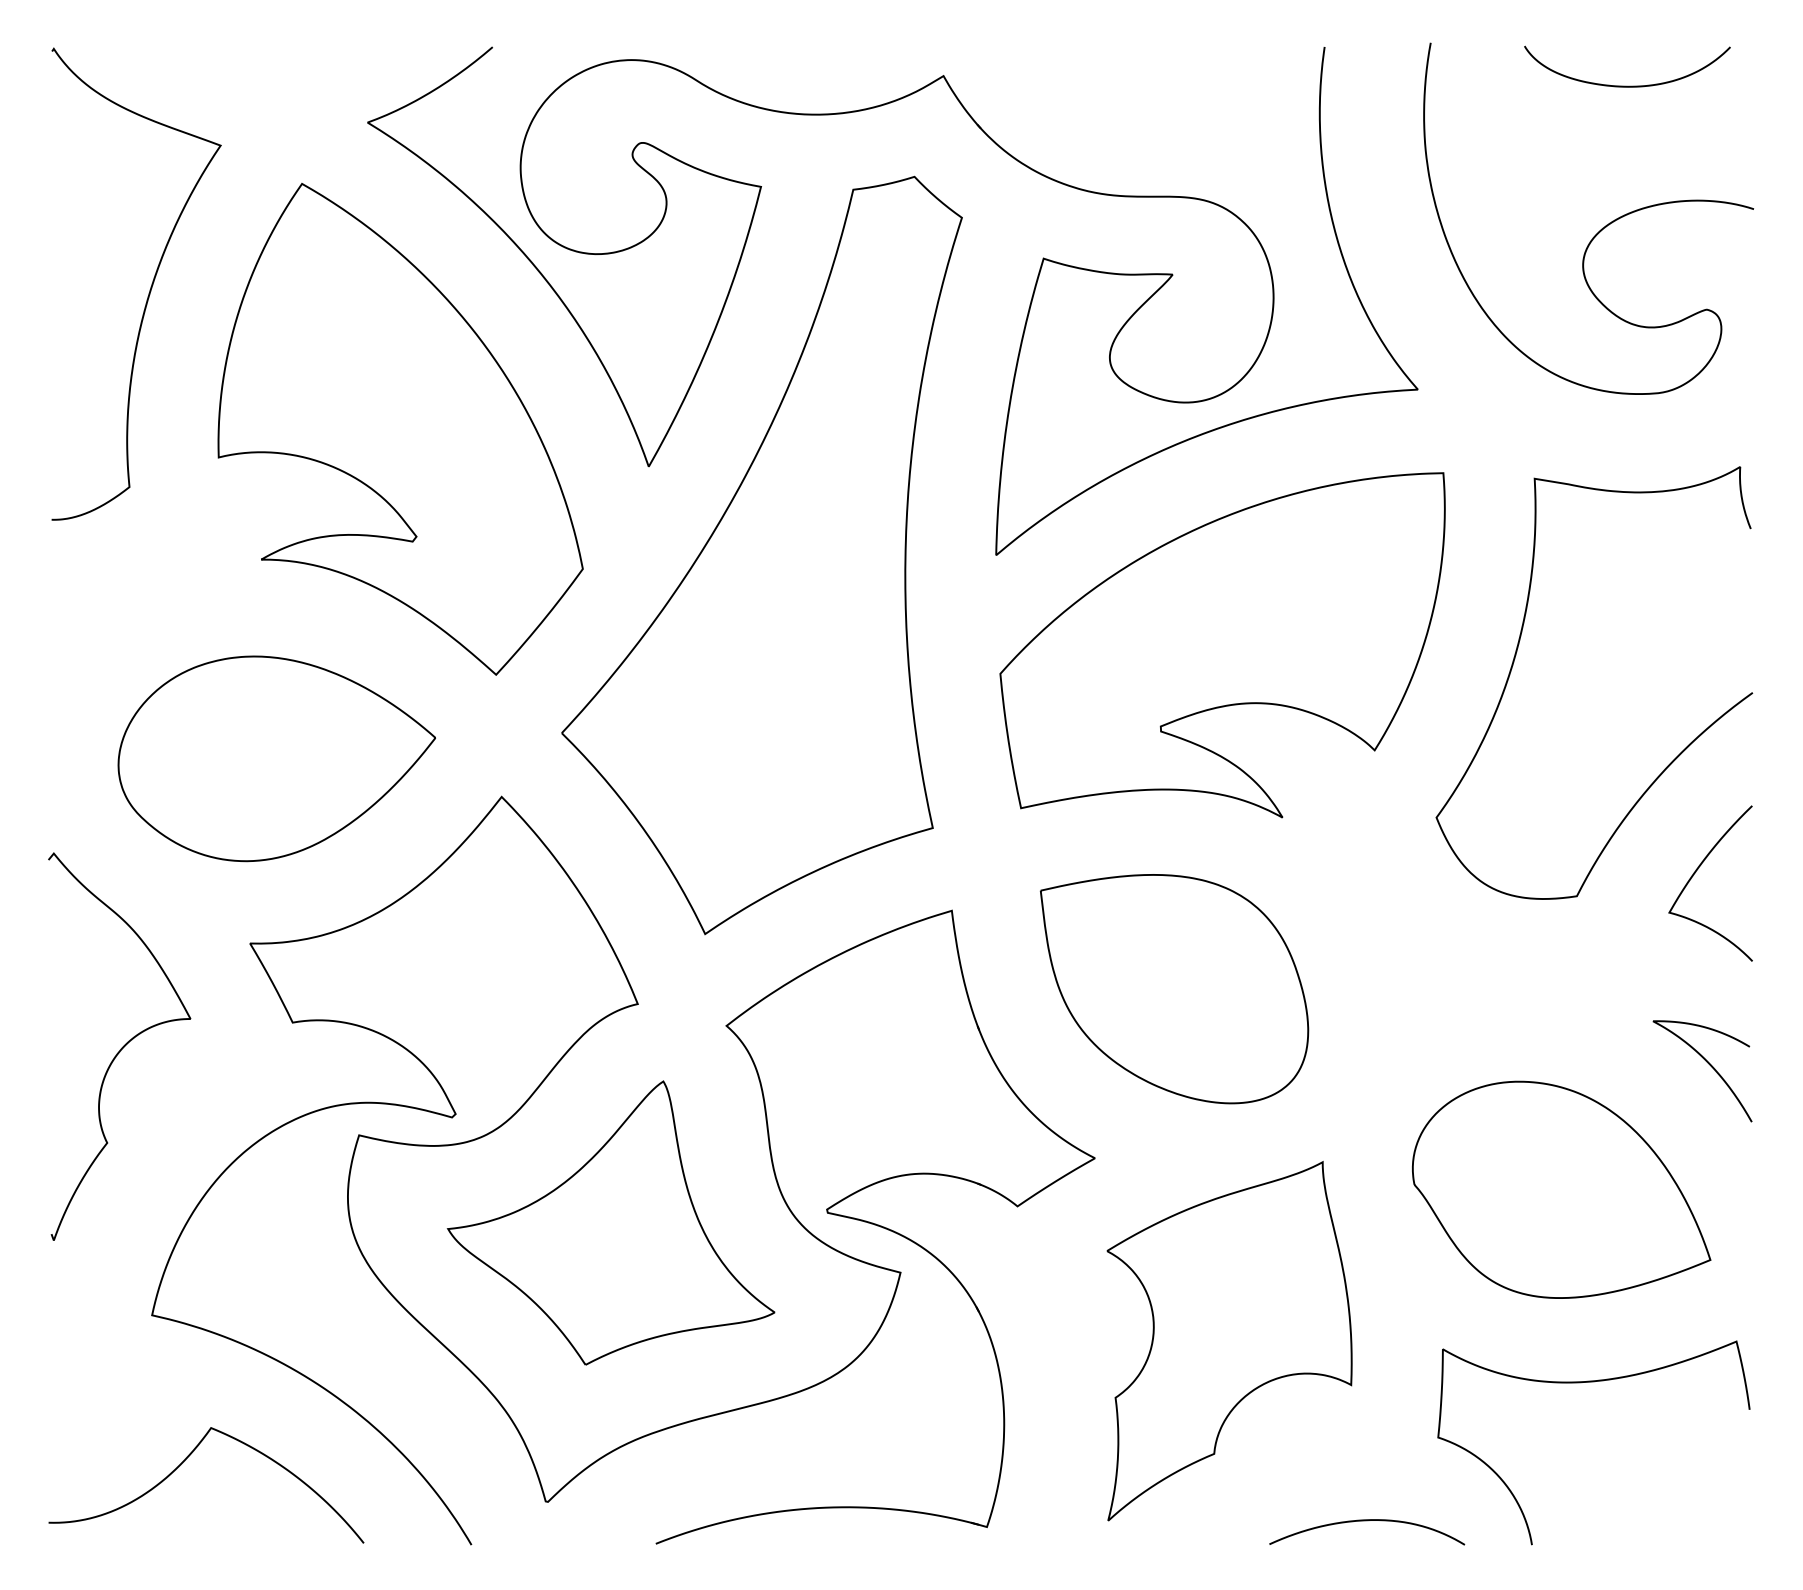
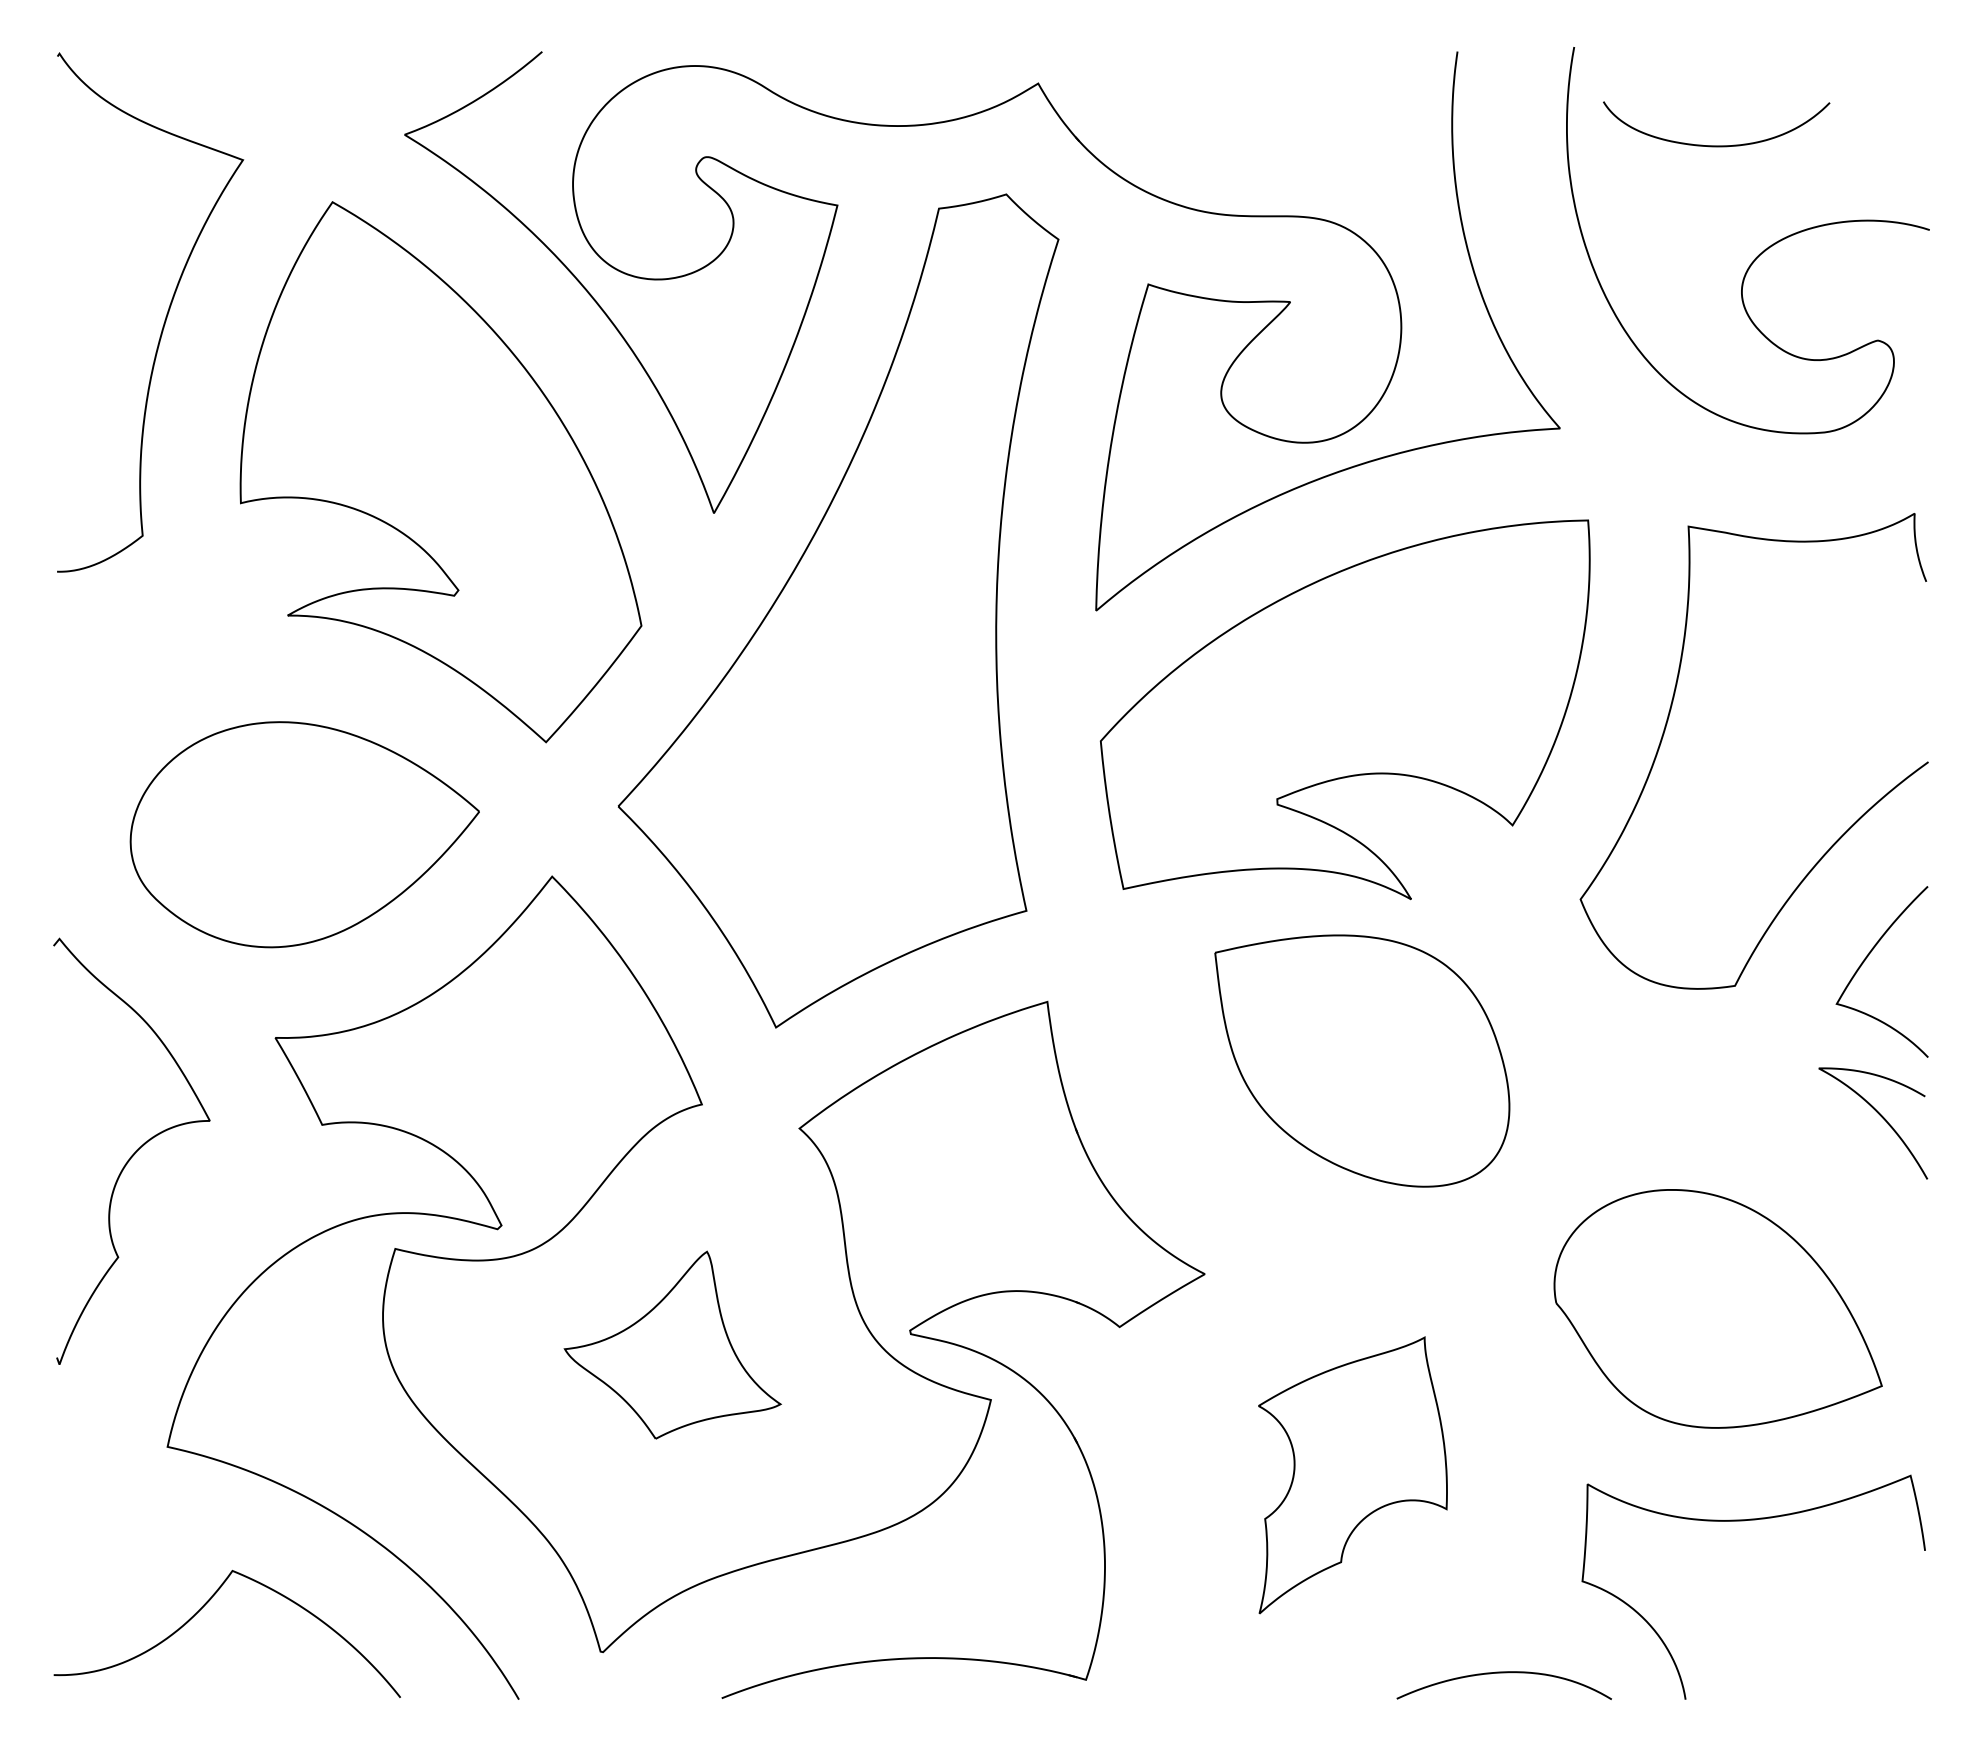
curve: (1627, 85) -> (1716, 145), moved
part: (1174, 988) -> (1362, 1060), moved
curve: (1709, 1064) -> (1880, 1116), moved
part: (611, 1222) -> (672, 1344), size x0.6
part: (1229, 1341) -> (1352, 1475), size x0.7

